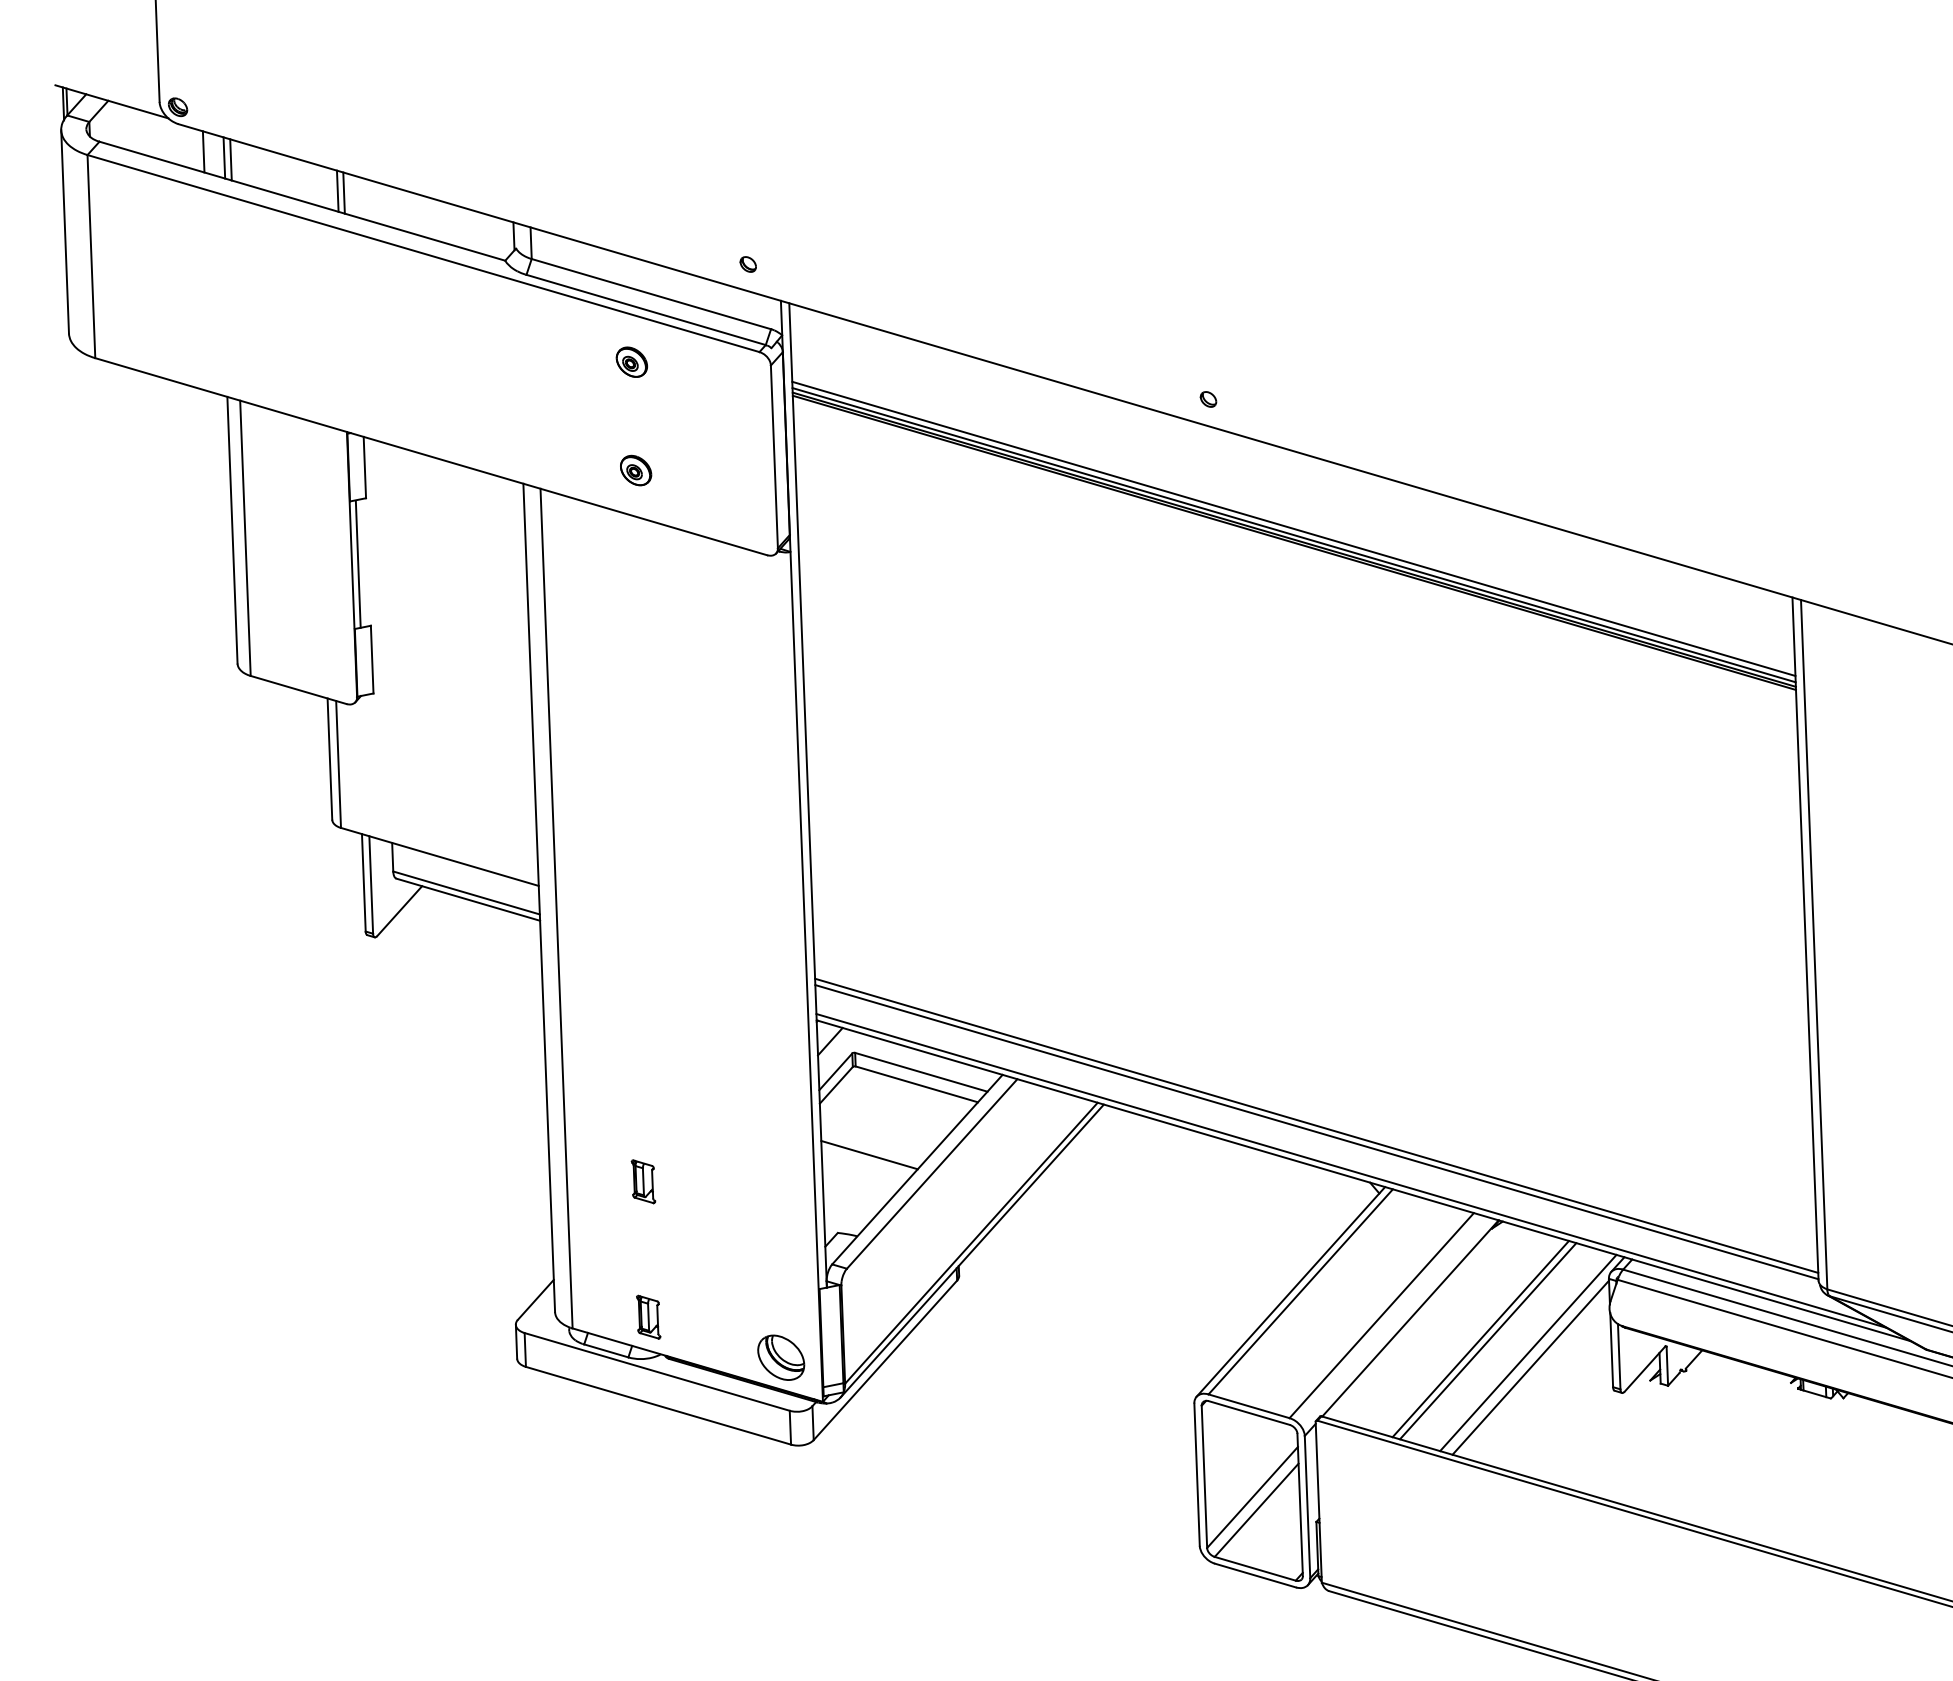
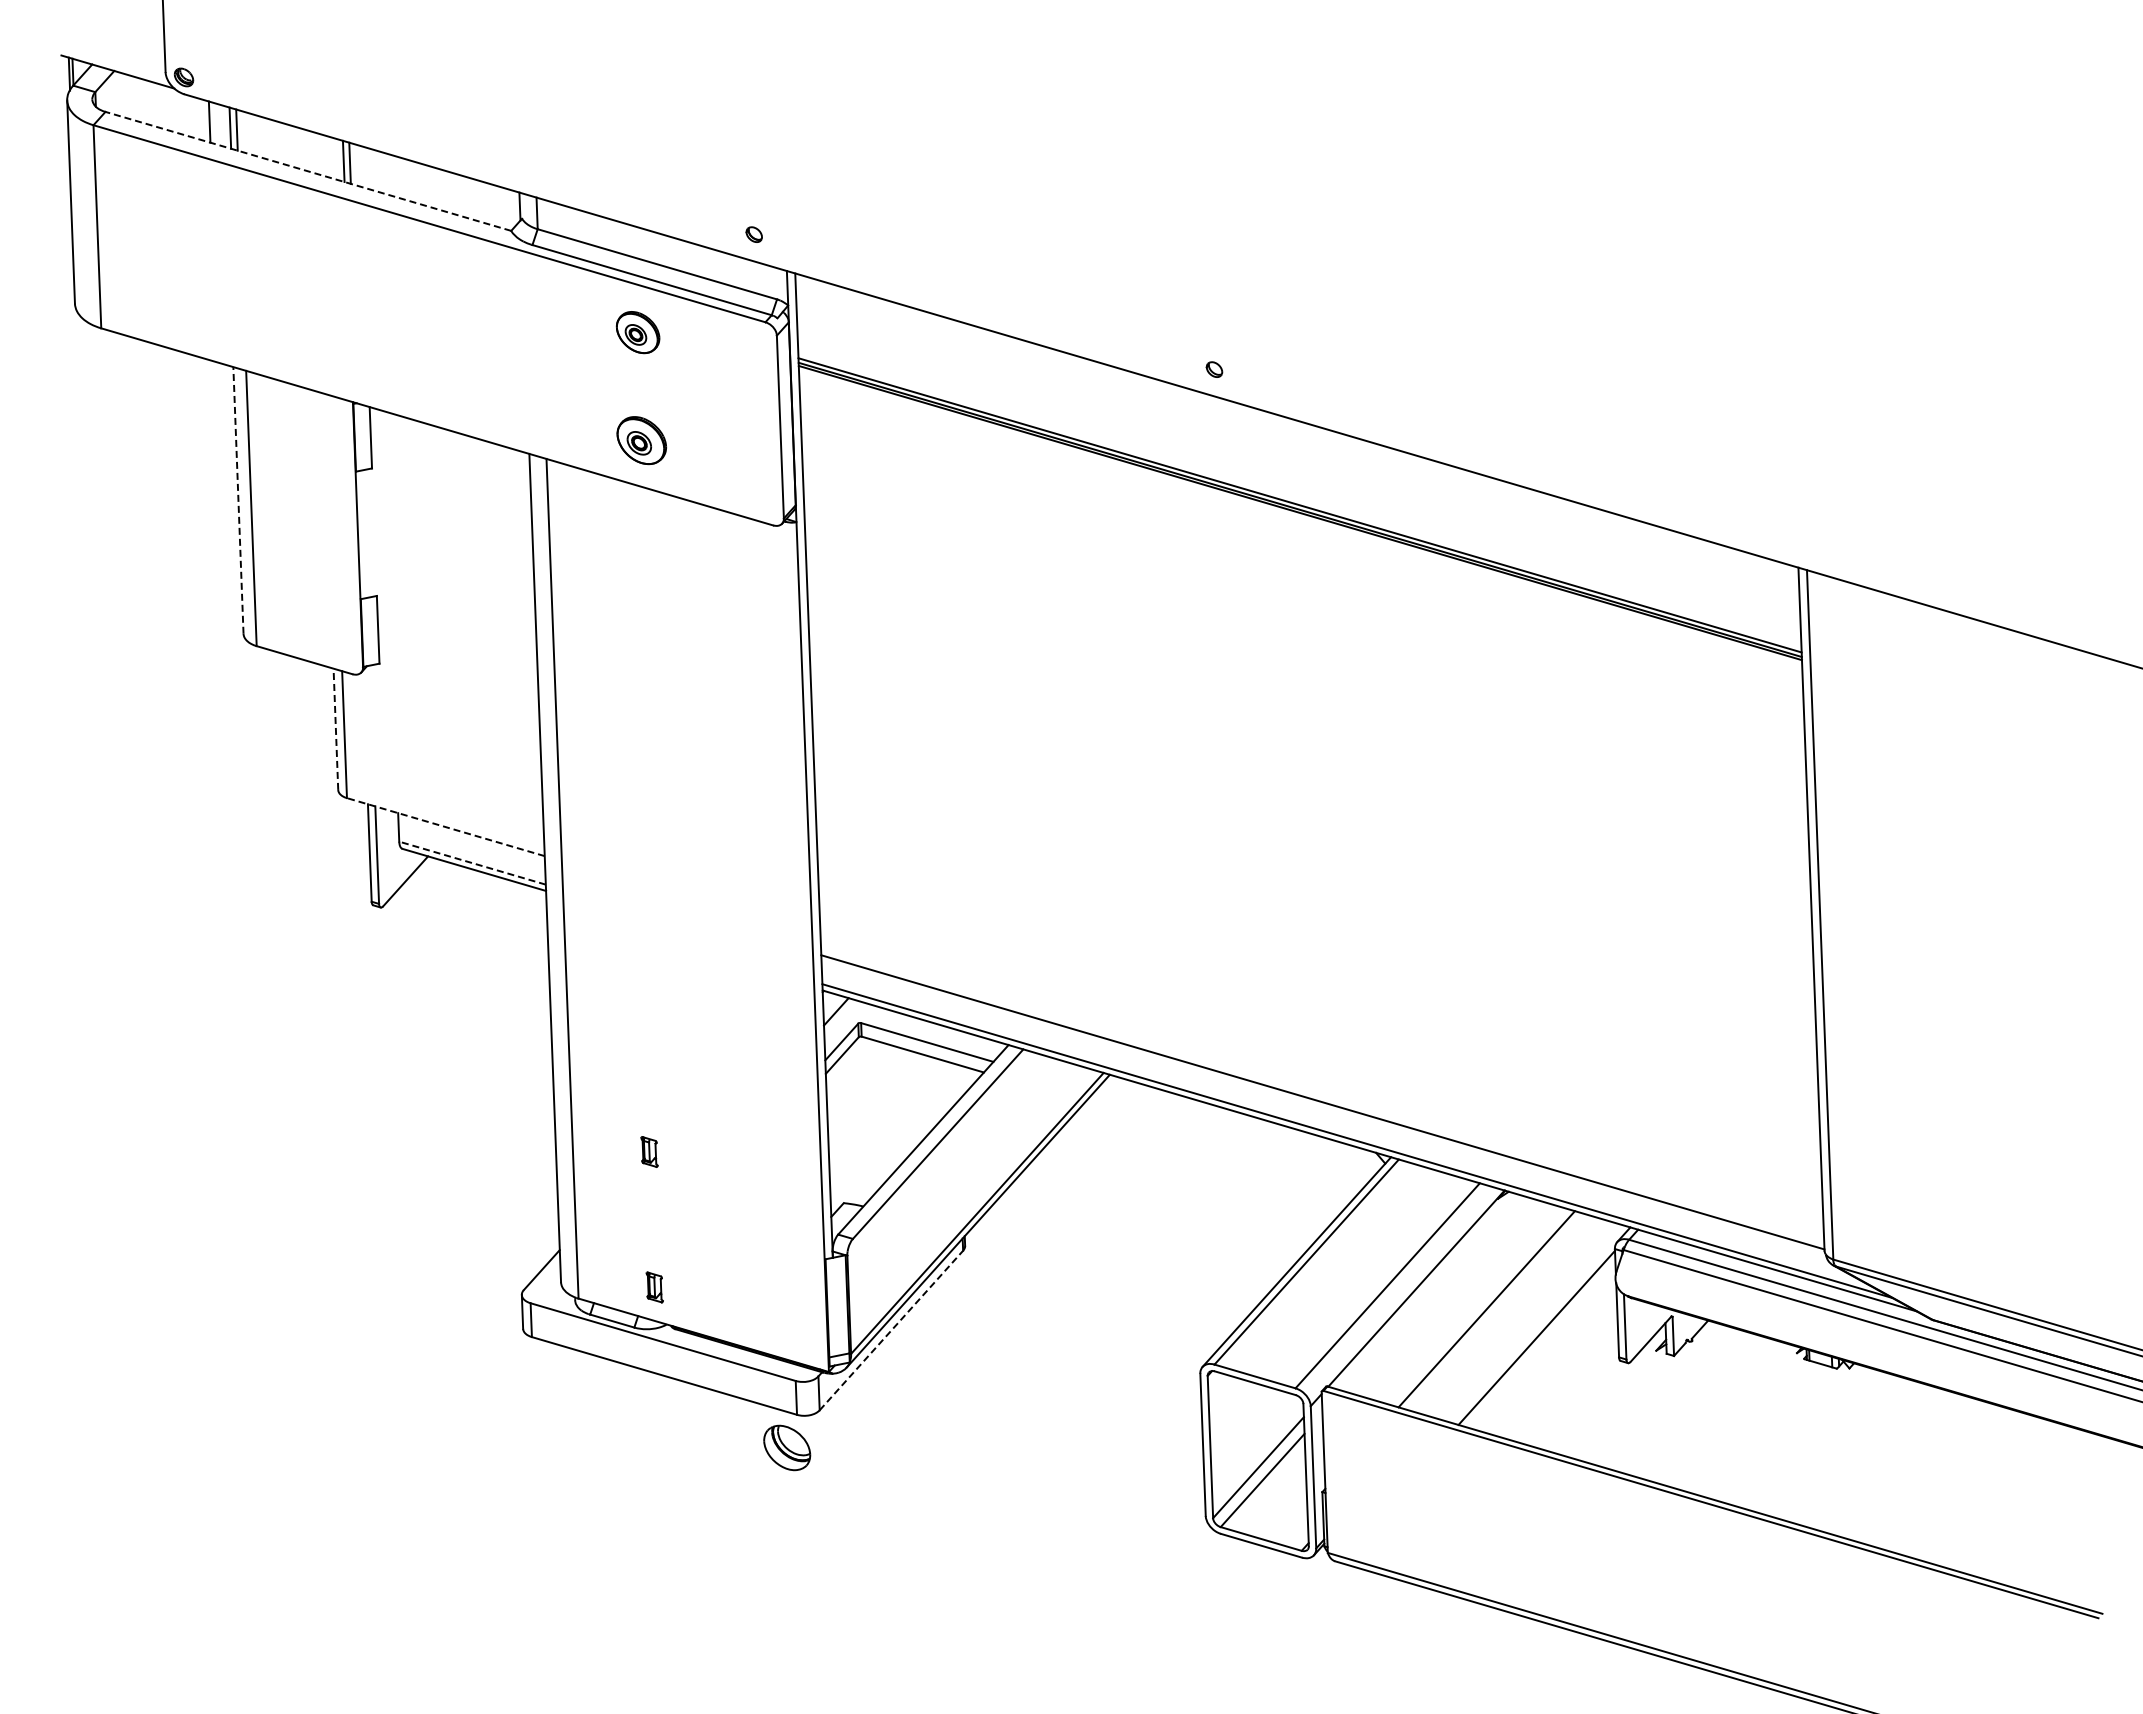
line: (301, 201) -> (307, 171), solid -> dashed
part: (631, 361) -> (637, 331), size x1.4
part: (636, 470) -> (642, 440), size x1.6
line: (232, 529) -> (238, 499), solid -> dashed
line: (1293, 529) -> (1299, 499), removed
line: (357, 564) -> (363, 534), removed
line: (329, 759) -> (335, 729), solid -> dashed
line: (439, 856) -> (445, 826), solid -> dashed
line: (466, 893) -> (472, 863), solid -> dashed
line: (1316, 1125) -> (1322, 1095), removed
line: (869, 1155) -> (875, 1125), removed
part: (643, 1181) -> (649, 1151), size x0.7
part: (648, 1317) -> (654, 1287), size x0.7
line: (1487, 1341) -> (1493, 1311), removed
line: (1528, 1353) -> (1534, 1323), removed
part: (781, 1357) -> (787, 1447), moved
line: (885, 1360) -> (891, 1330), solid -> dashed

